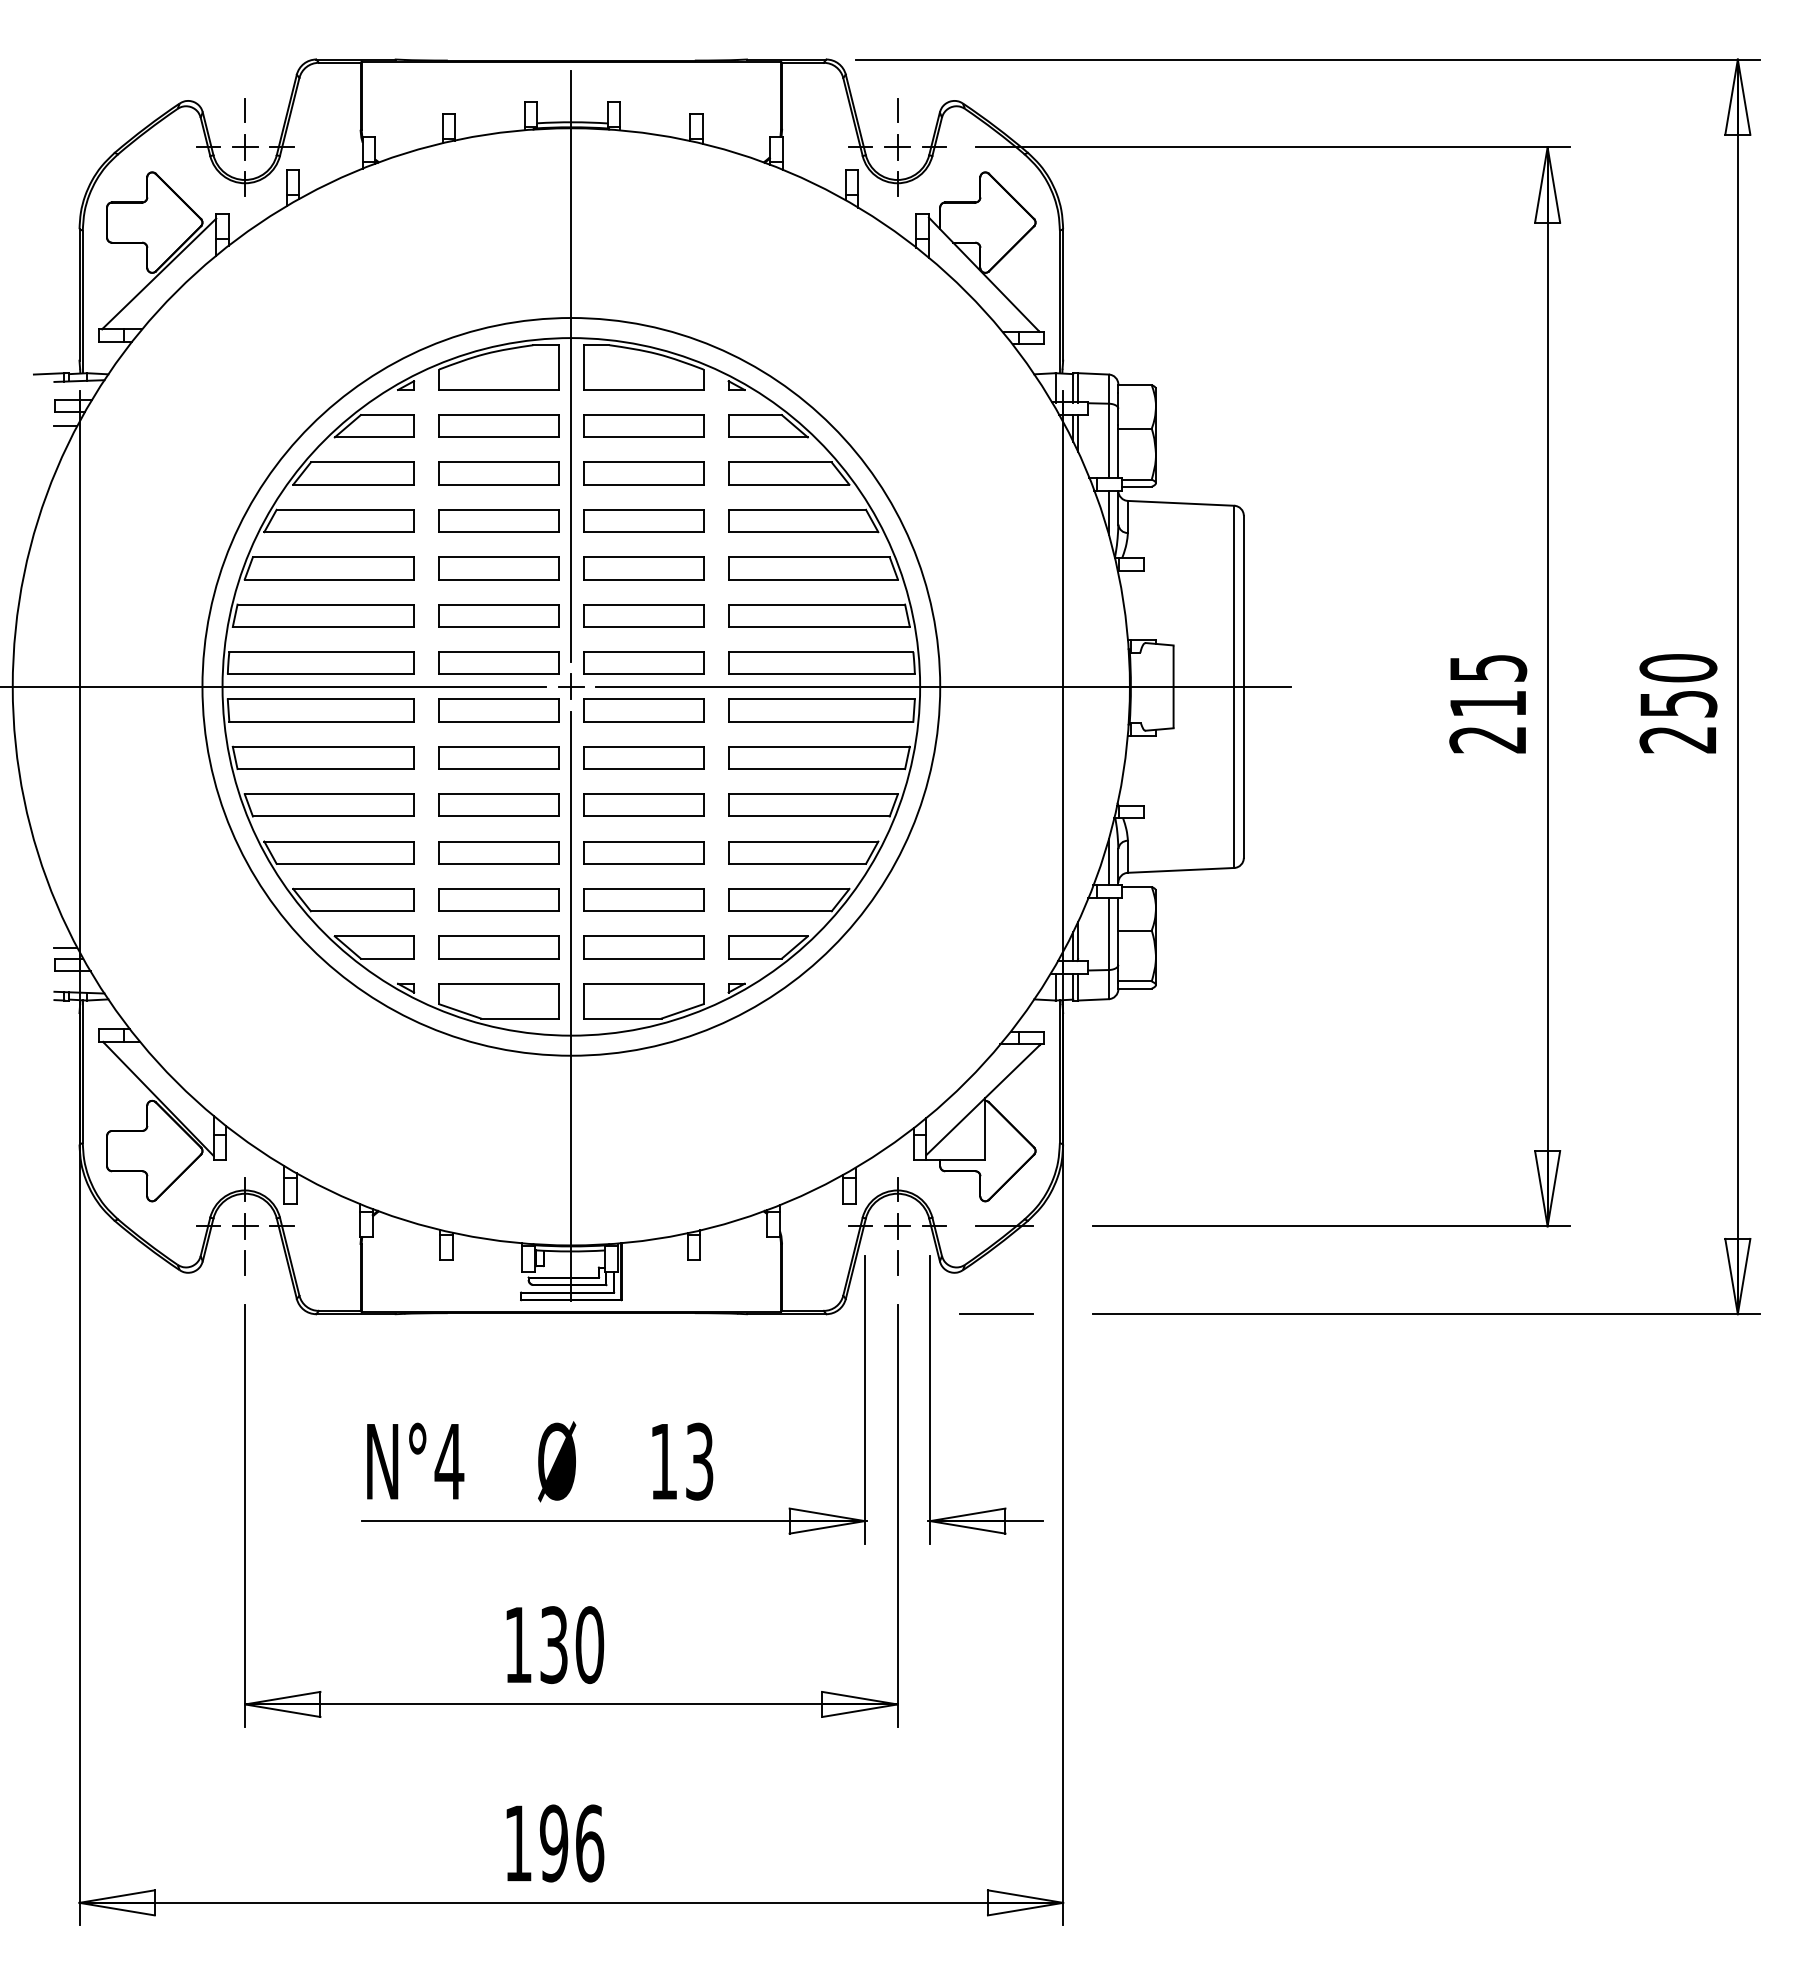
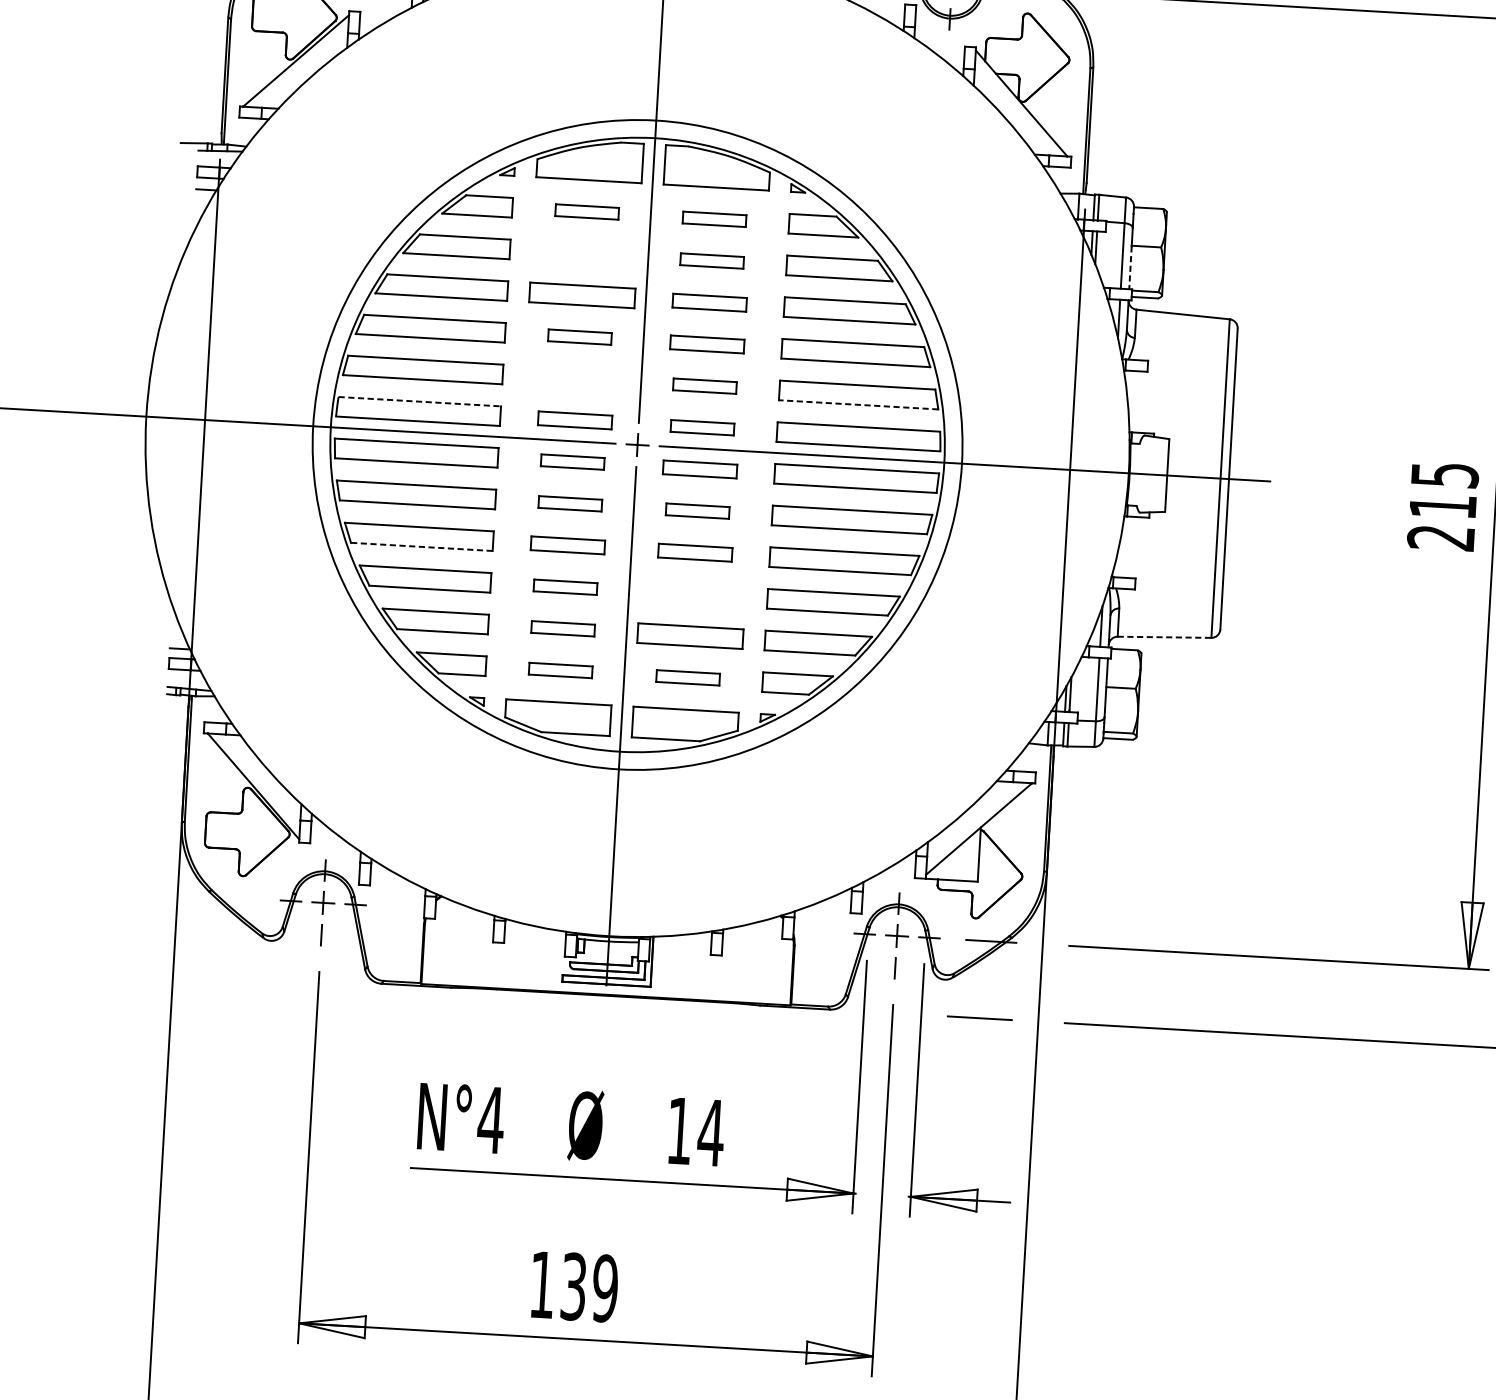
part: (498, 425) -> (586, 211), size x0.6
part: (643, 425) -> (714, 218), size x0.6
line: (1118, 454) -> (1130, 268), solid -> dashed
part: (498, 473) -> (584, 253), removed
part: (643, 473) -> (711, 260), size x0.6
part: (643, 520) -> (709, 302), size x0.7
part: (498, 568) -> (579, 337), size x0.6
part: (643, 568) -> (707, 344), size x0.7
part: (498, 615) -> (577, 378), removed
part: (643, 615) -> (704, 385), size x0.6
line: (819, 626) -> (858, 404), solid -> dashed
line: (322, 652) -> (420, 402), solid -> dashed
part: (498, 662) -> (574, 419), size x0.7
part: (643, 662) -> (702, 427), size x0.6
part: (498, 710) -> (572, 462), size x0.6
part: (643, 710) -> (699, 469), size x0.7
part: (498, 757) -> (569, 503), size x0.6
part: (643, 757) -> (697, 510), size x0.6
part: (498, 804) -> (567, 544), size x0.7
part: (643, 804) -> (695, 552), size x0.7
line: (333, 816) -> (421, 546), solid -> dashed
part: (498, 852) -> (565, 586), size x0.6
part: (643, 852) -> (692, 594), removed
line: (1181, 870) -> (1164, 637), solid -> dashed
part: (498, 899) -> (562, 628), size x0.6
part: (498, 947) -> (560, 670), size x0.6
part: (643, 947) -> (687, 677), size x0.6
text: (699, 1461) -> (711, 1132), 13 -> 14
text: (589, 1645) -> (604, 1288), 130 -> 139

